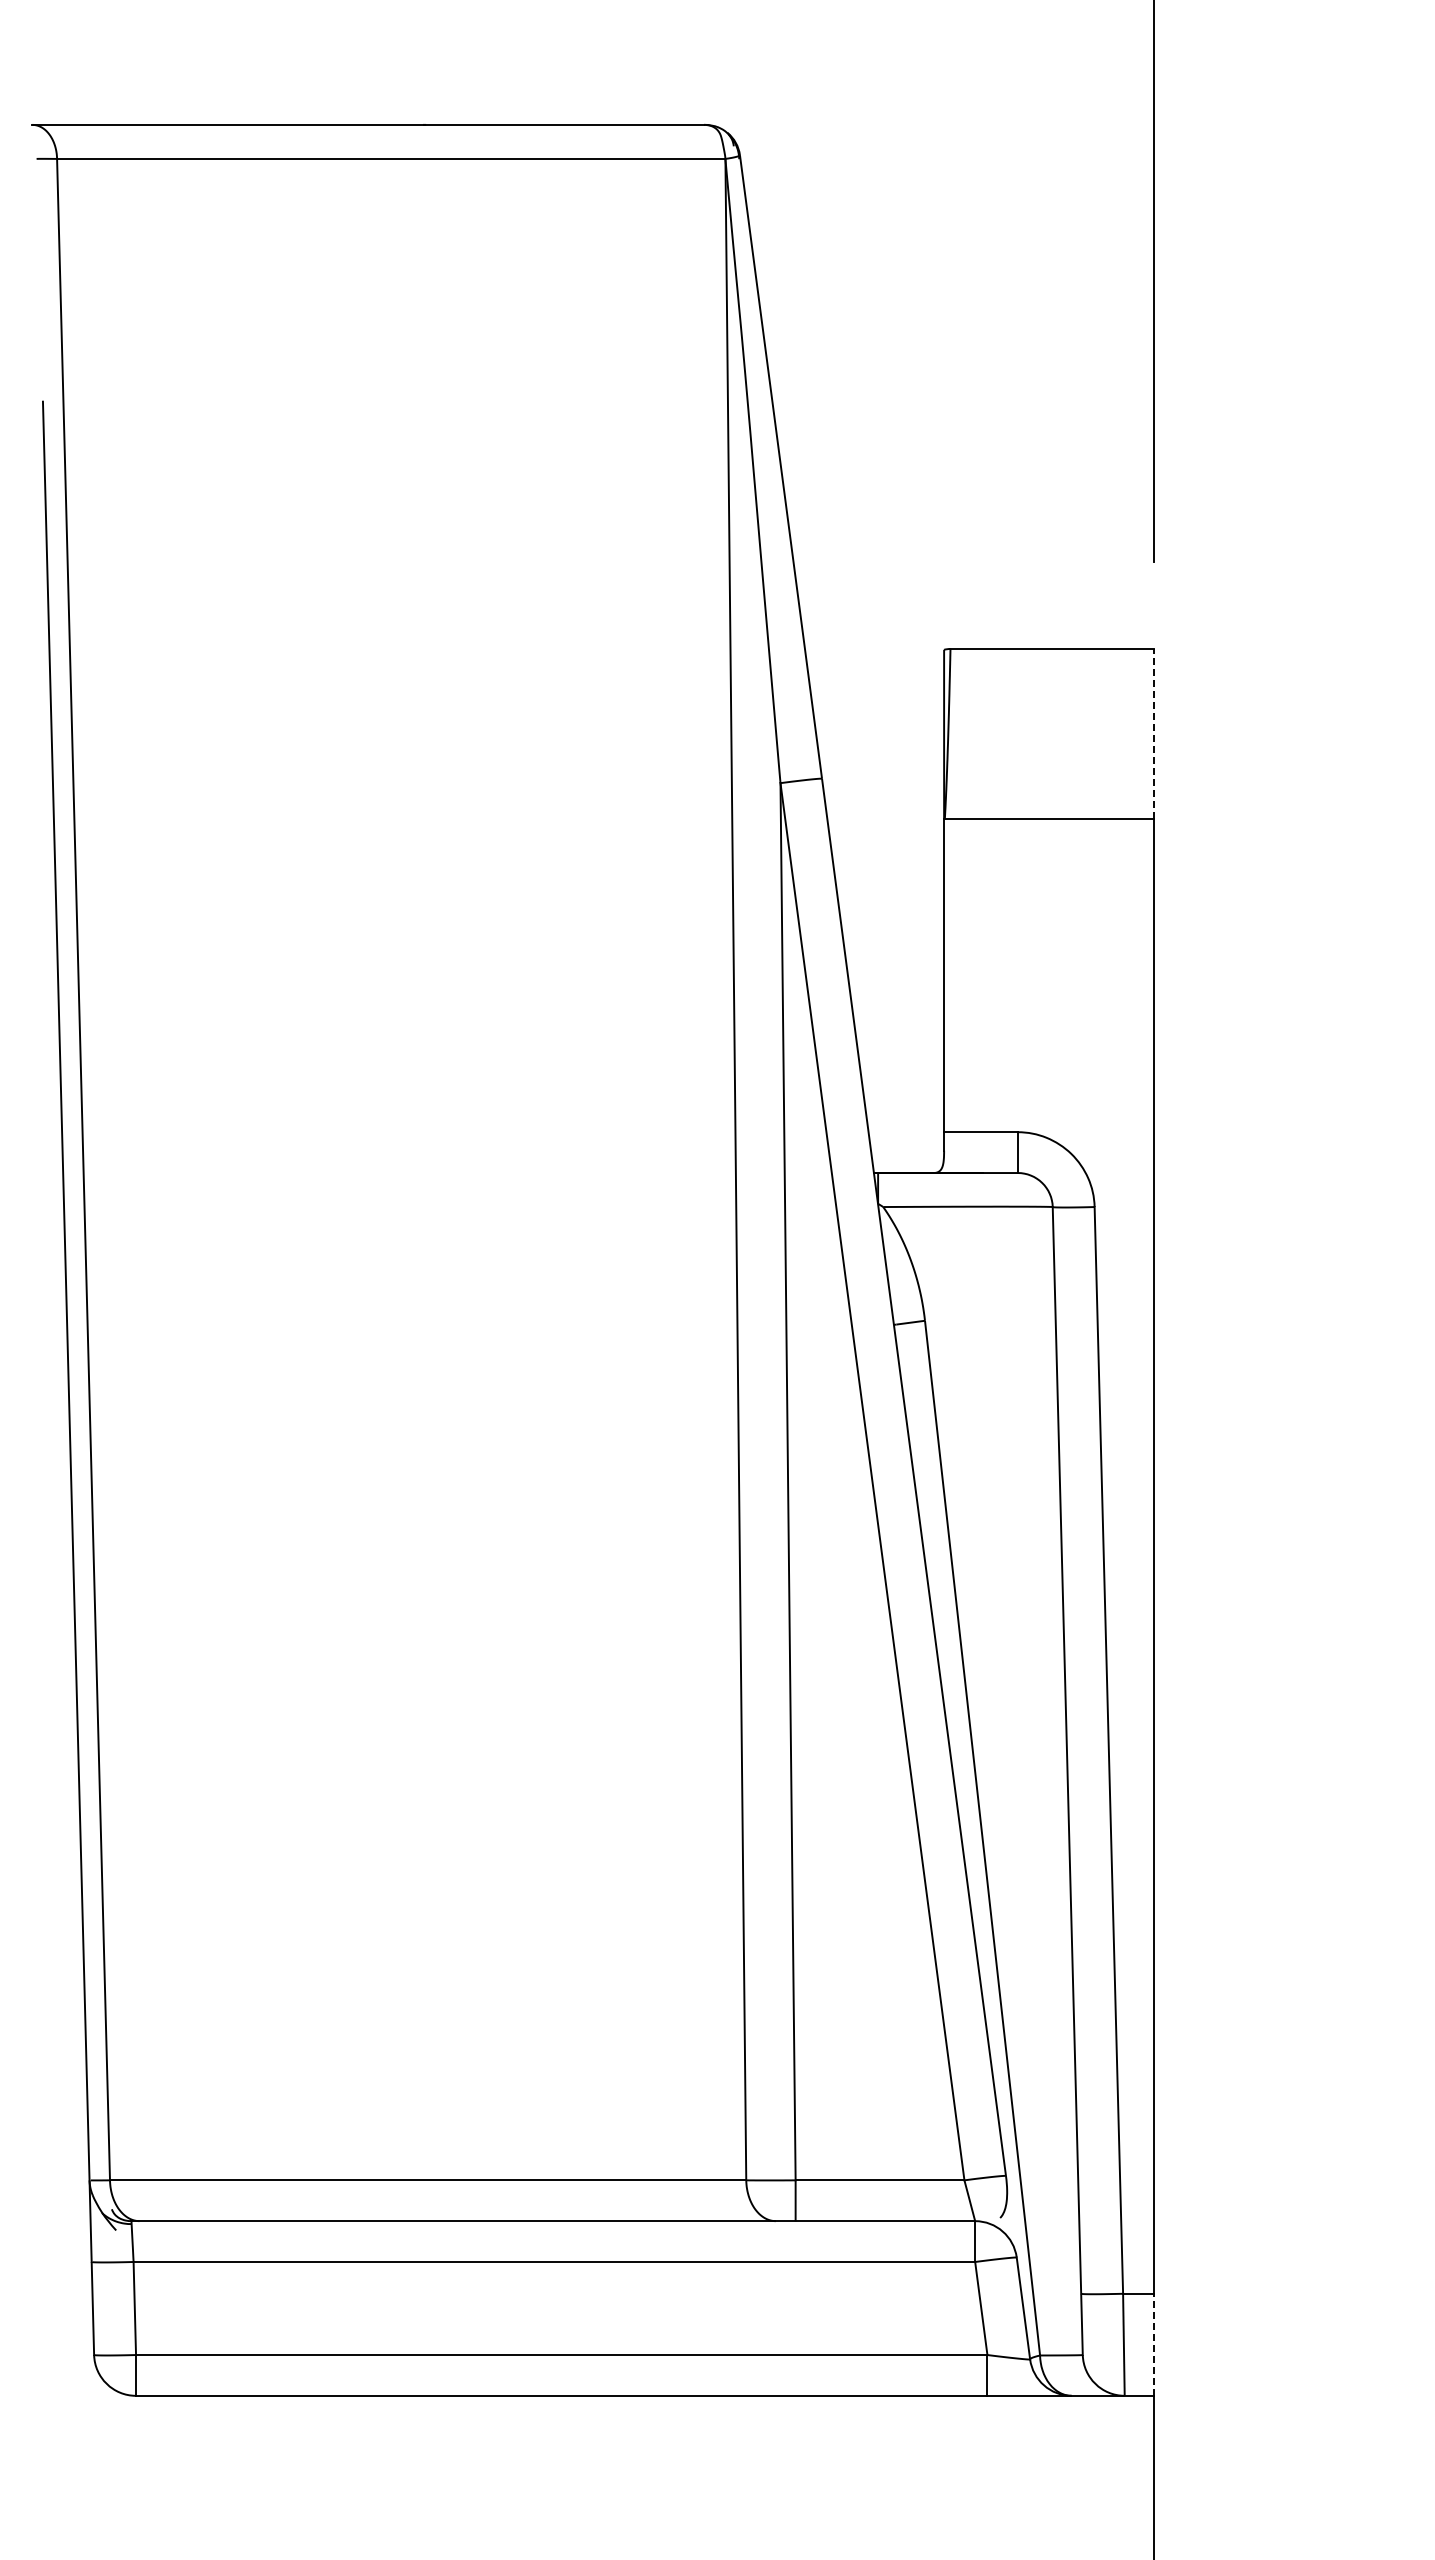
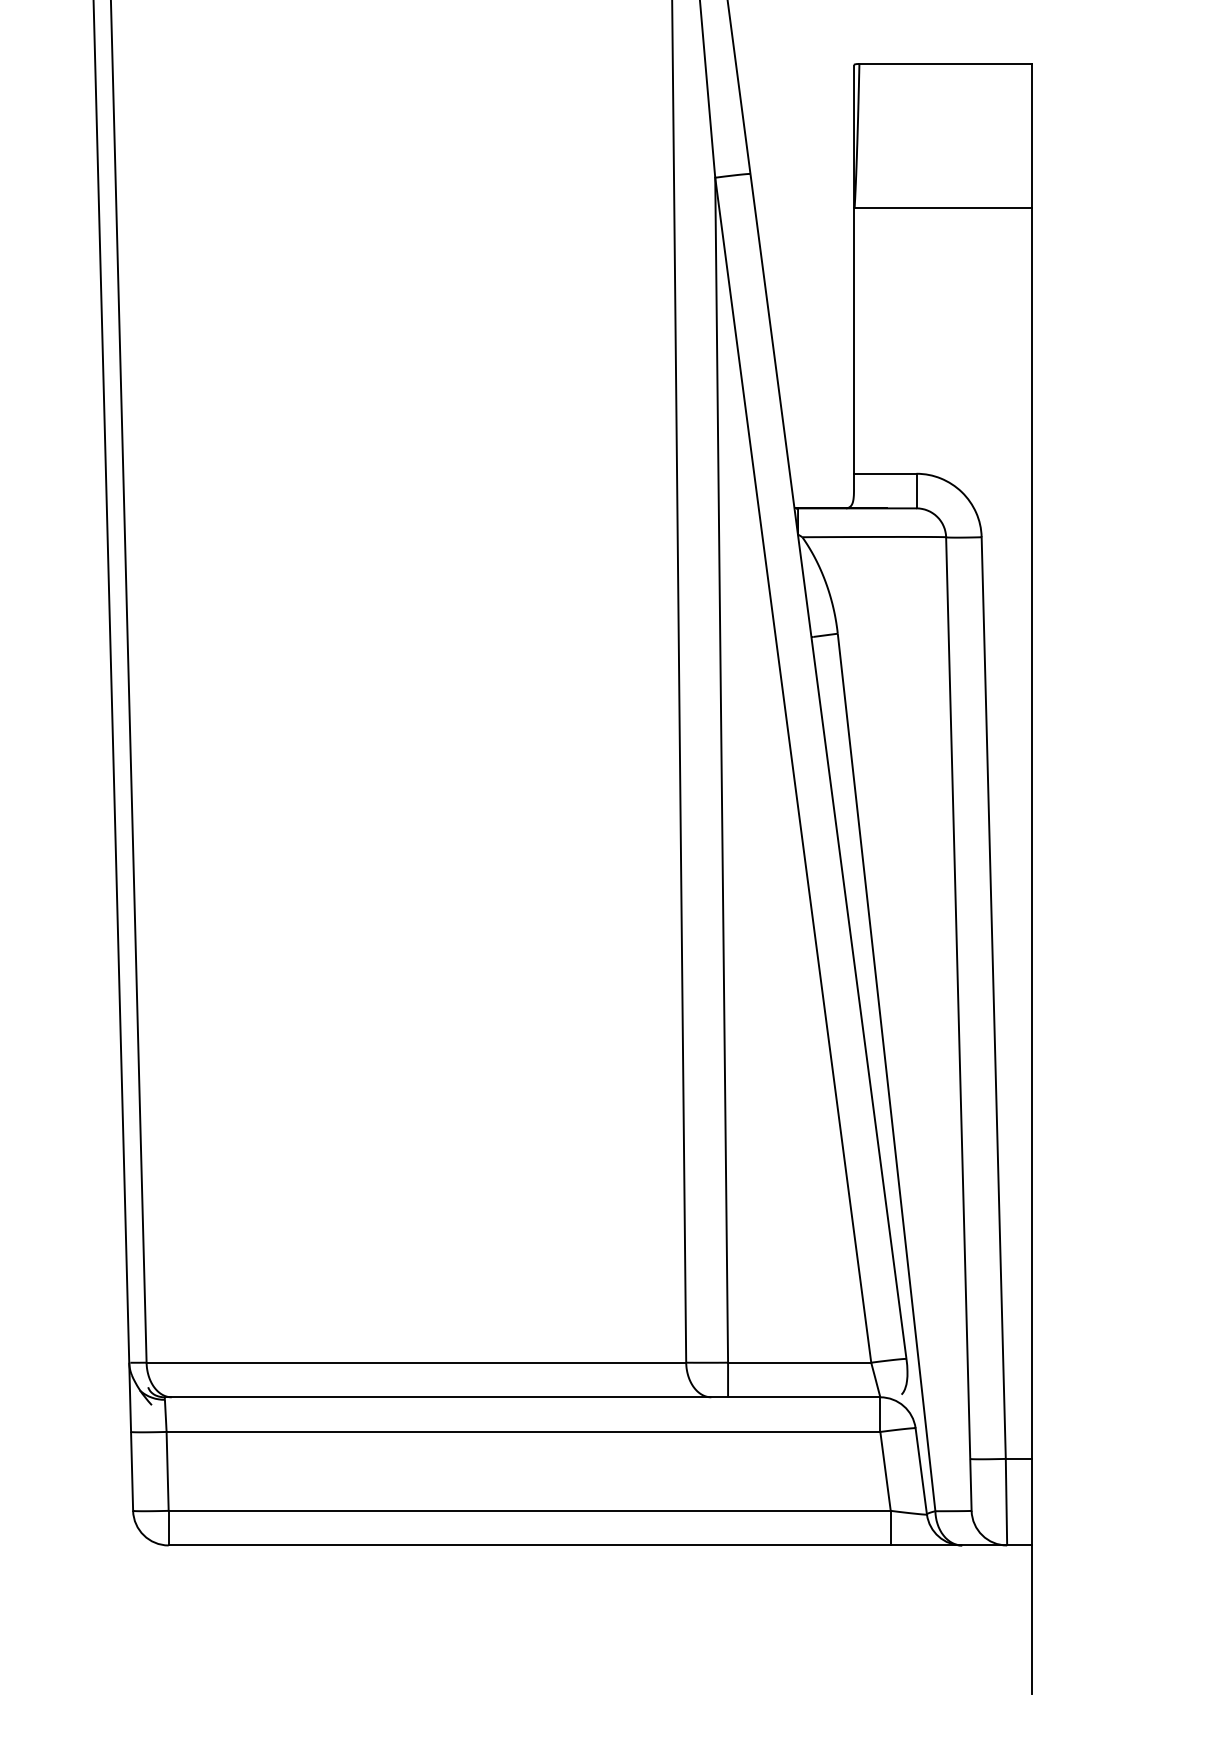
line: (1153, 733) -> (1031, 135), dashed -> solid
line: (1153, 2344) -> (1031, 1501), dashed -> solid

